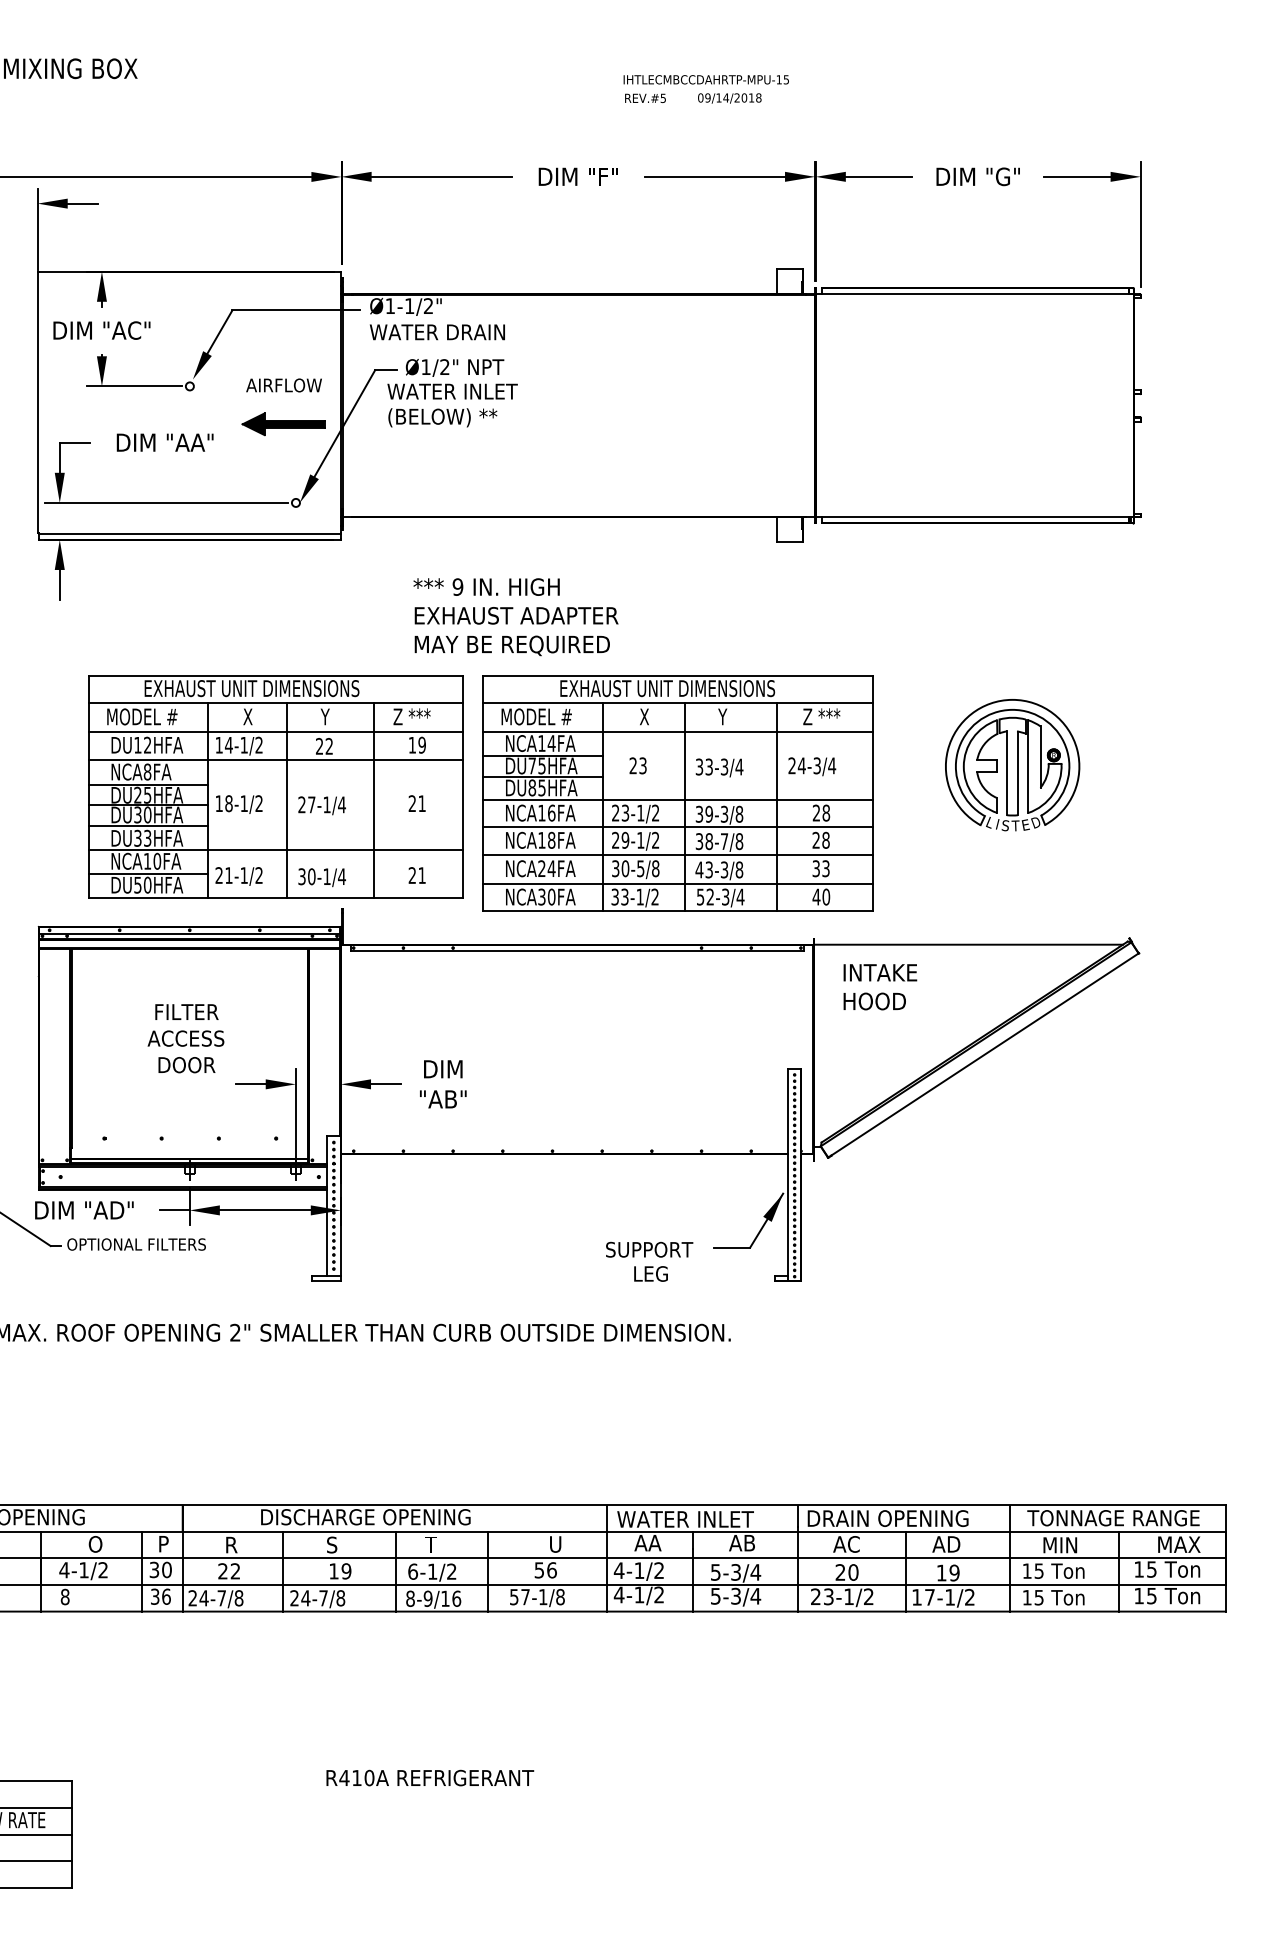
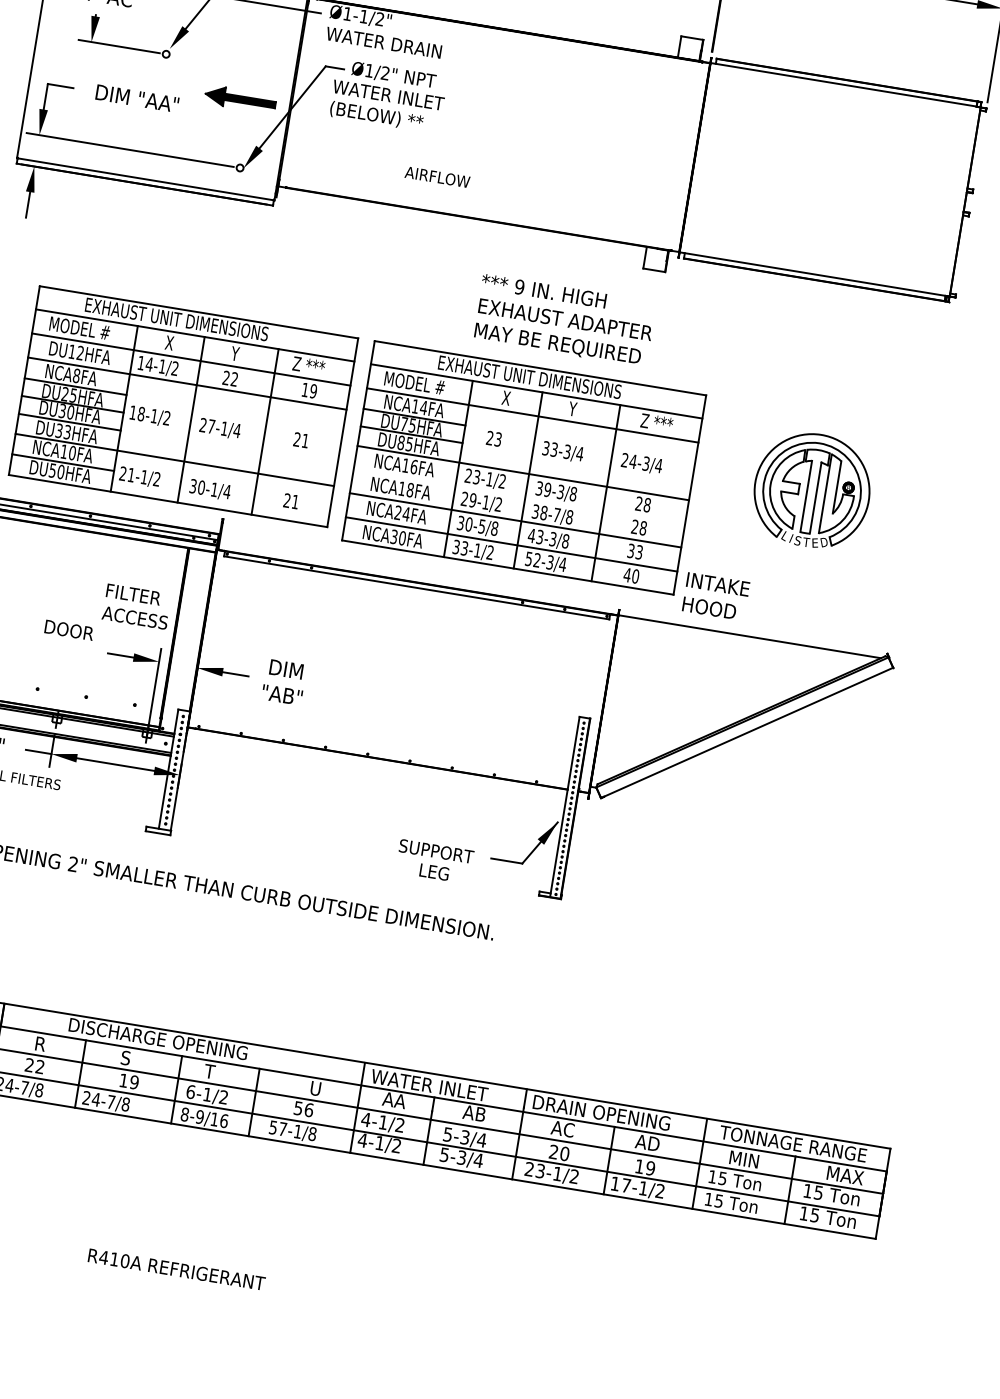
text: (283, 385) -> (437, 177), moved
text: (515, 617) -> (564, 321), moved
line: (677, 826) -> (519, 495), removed
text: (880, 987) -> (716, 597), moved
text: (186, 1011) -> (133, 594), moved
text: (185, 1038) -> (134, 617), moved

